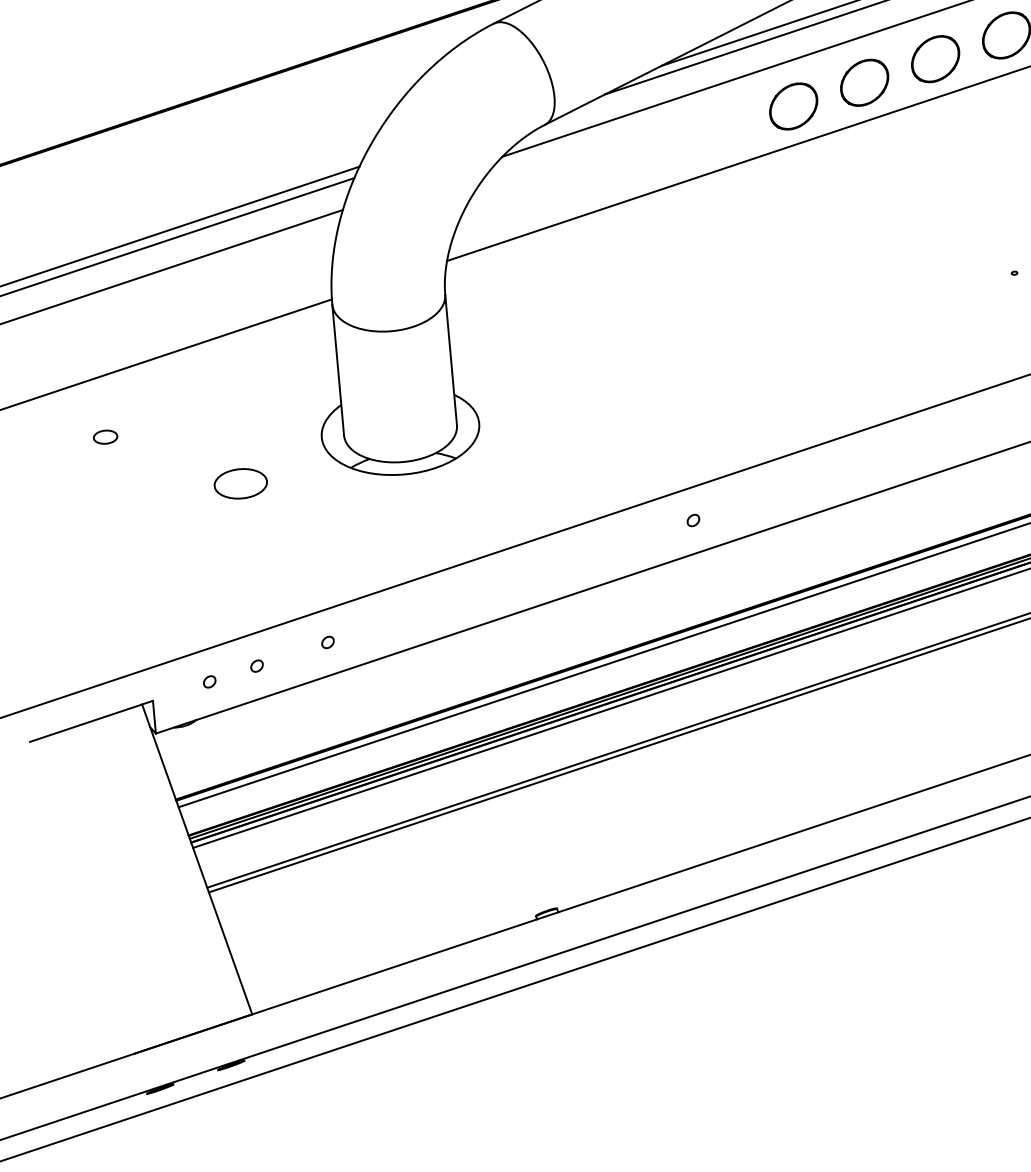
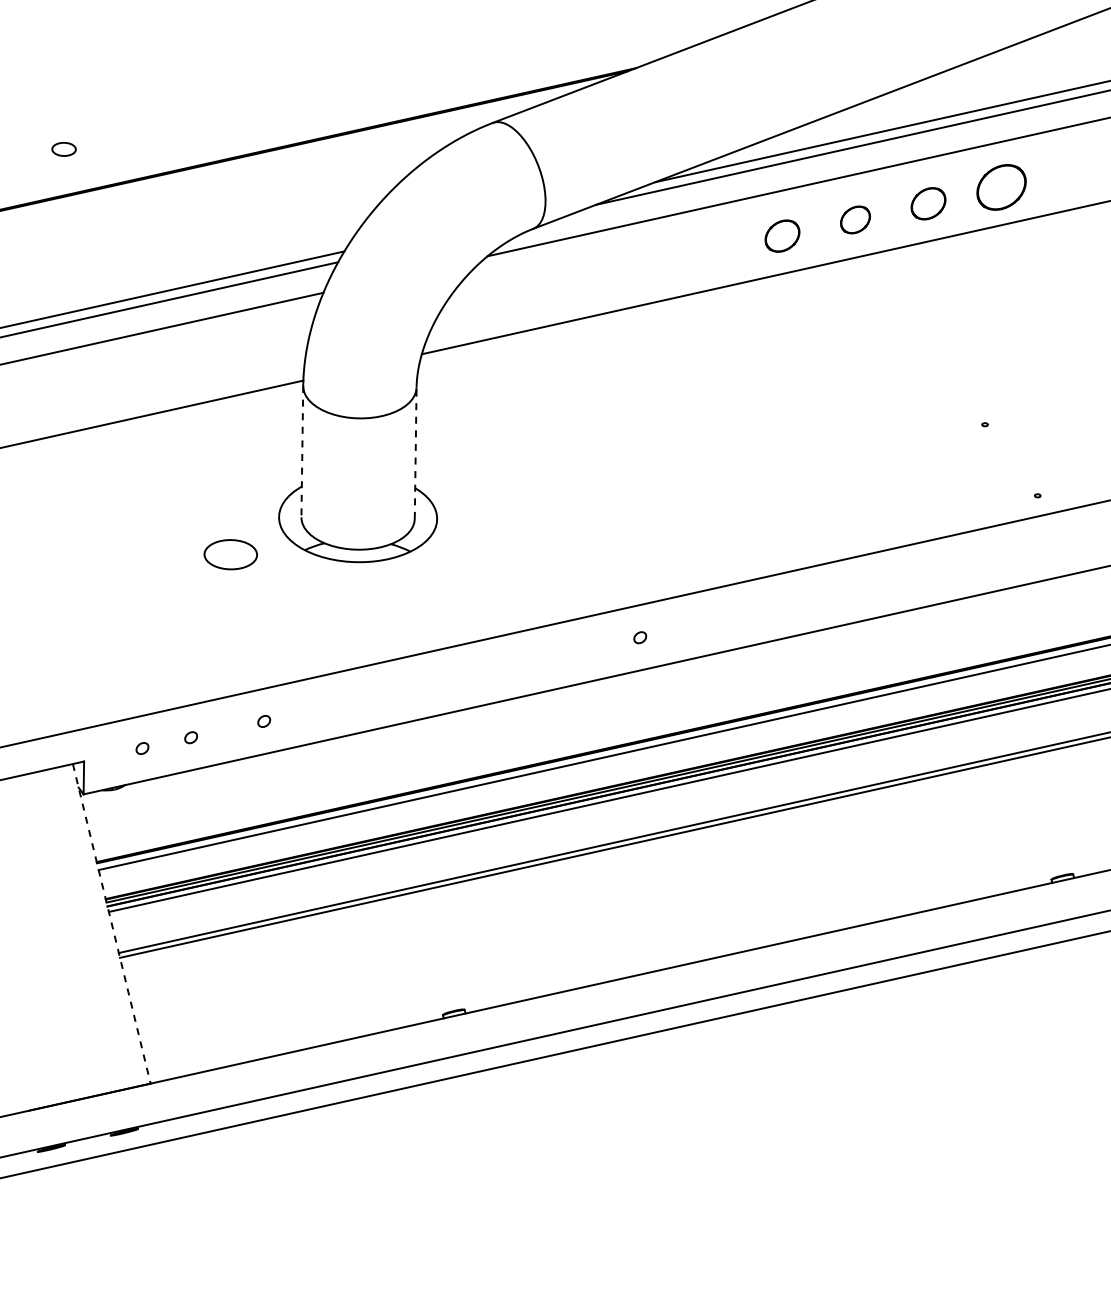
part: (935, 58) -> (928, 203), size x0.7
part: (864, 82) -> (855, 219), size x0.6
part: (793, 105) -> (782, 235), size x0.7
line: (450, 360) -> (415, 453), solid -> dashed
line: (338, 370) -> (302, 451), solid -> dashed
part: (105, 437) -> (63, 149), moved
part: (240, 483) -> (230, 554), moved
line: (196, 860) -> (111, 924), solid -> dashed

